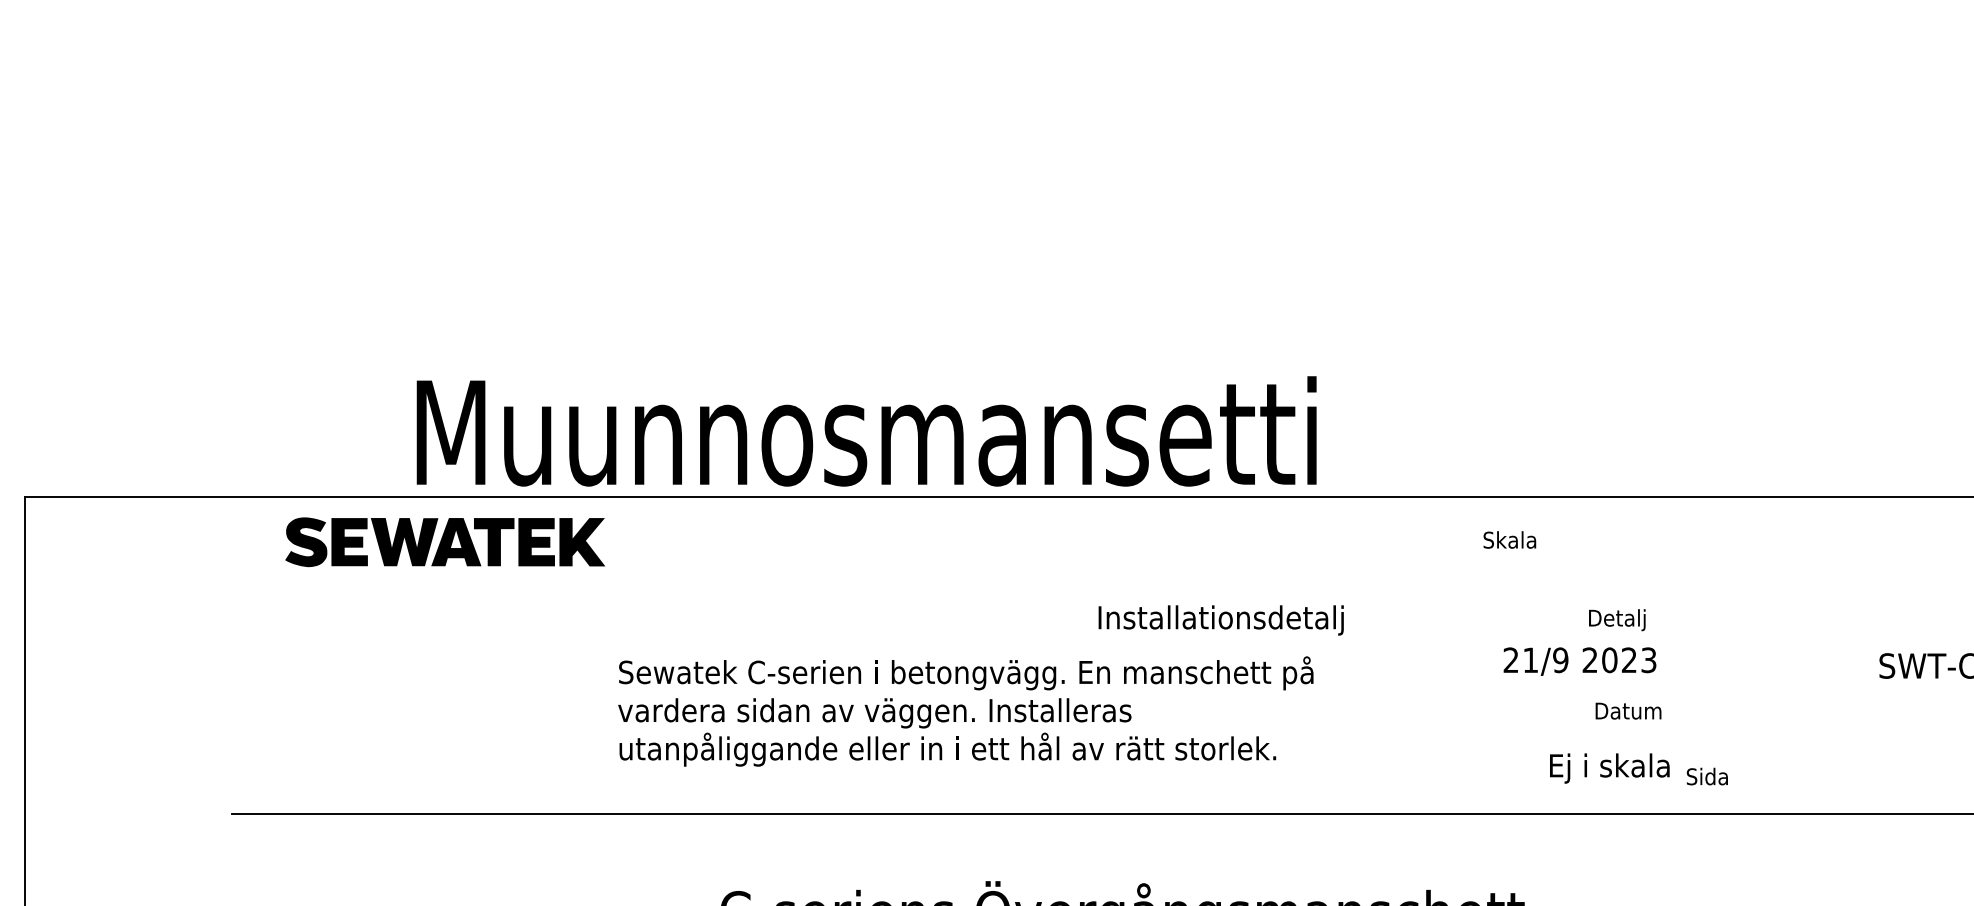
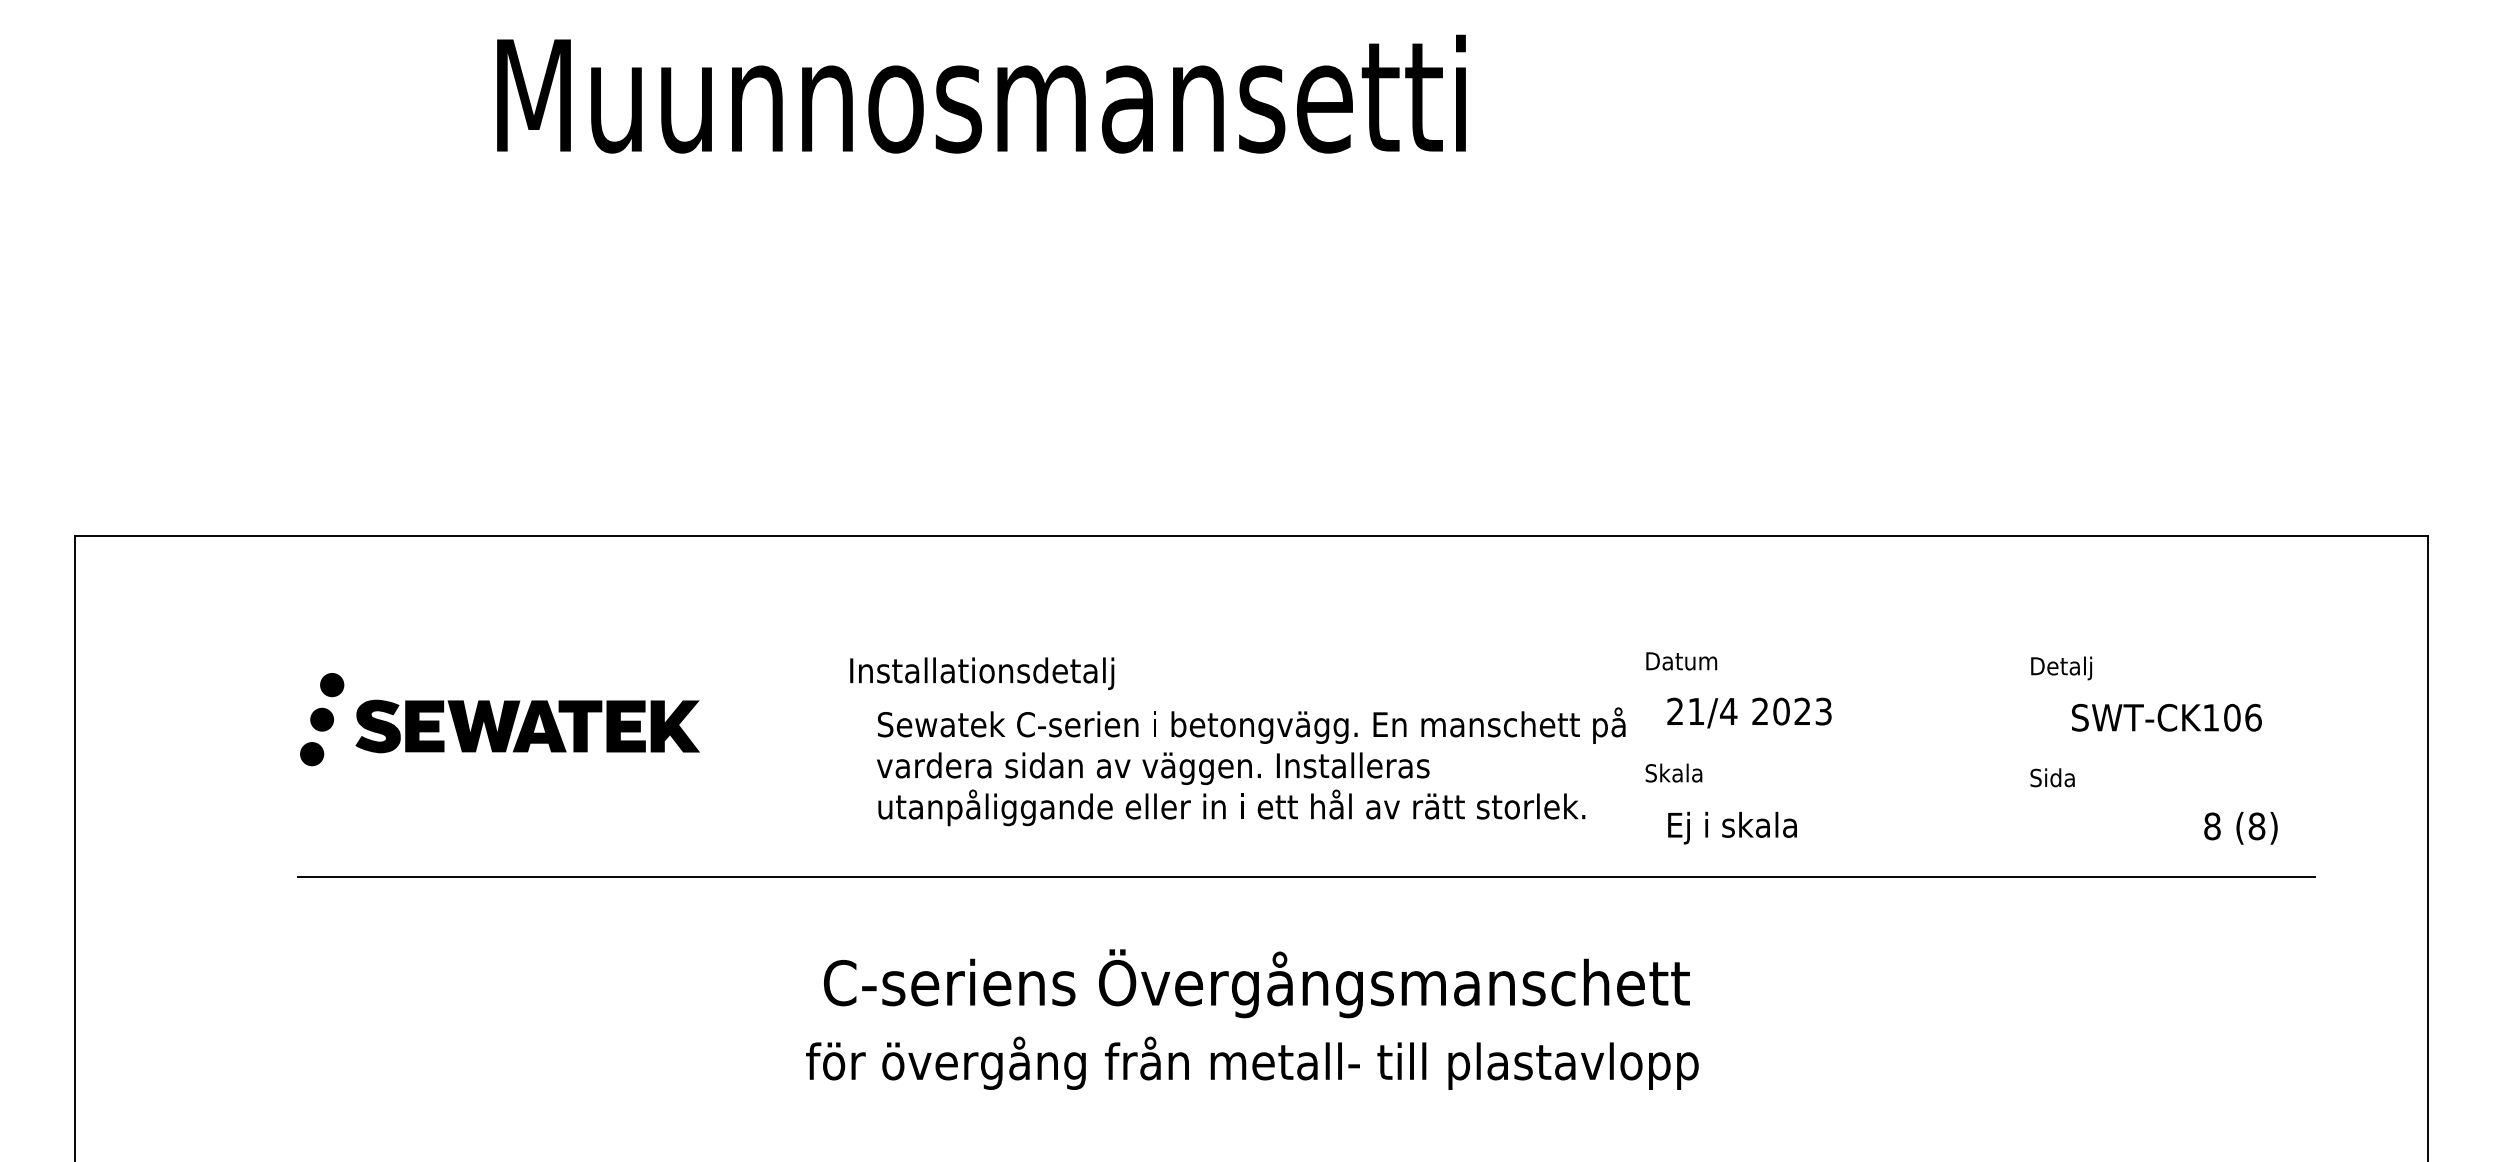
text: (866, 430) -> (981, 93), moved
text: (1509, 539) -> (1673, 772), moved
part: (445, 542) -> (527, 726), moved
text: (1221, 620) -> (982, 673), moved
text: (1617, 620) -> (2061, 668), moved
fill: (263, 635) -> (332, 684), added
text: (1560, 660) -> (1728, 711), 21/9 -> 21/4
fill: (254, 667) -> (322, 719), added
fill: (245, 700) -> (312, 754), added
text: (966, 711) -> (1251, 766), moved
text: (1628, 711) -> (1681, 661), moved
text: (1609, 767) -> (1732, 827), moved
text: (1707, 776) -> (2052, 777), moved

